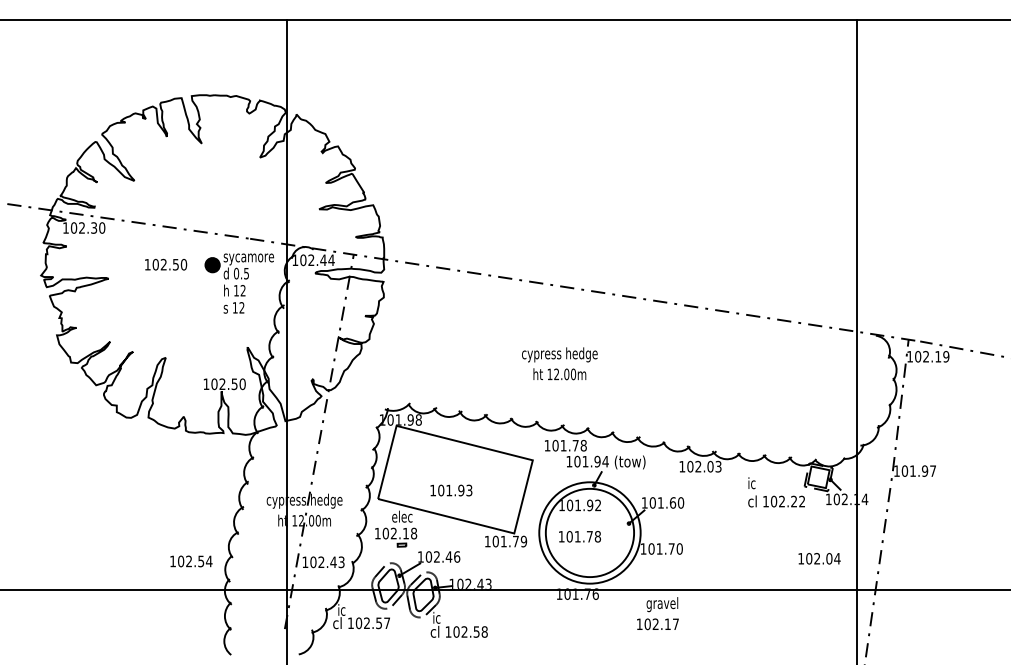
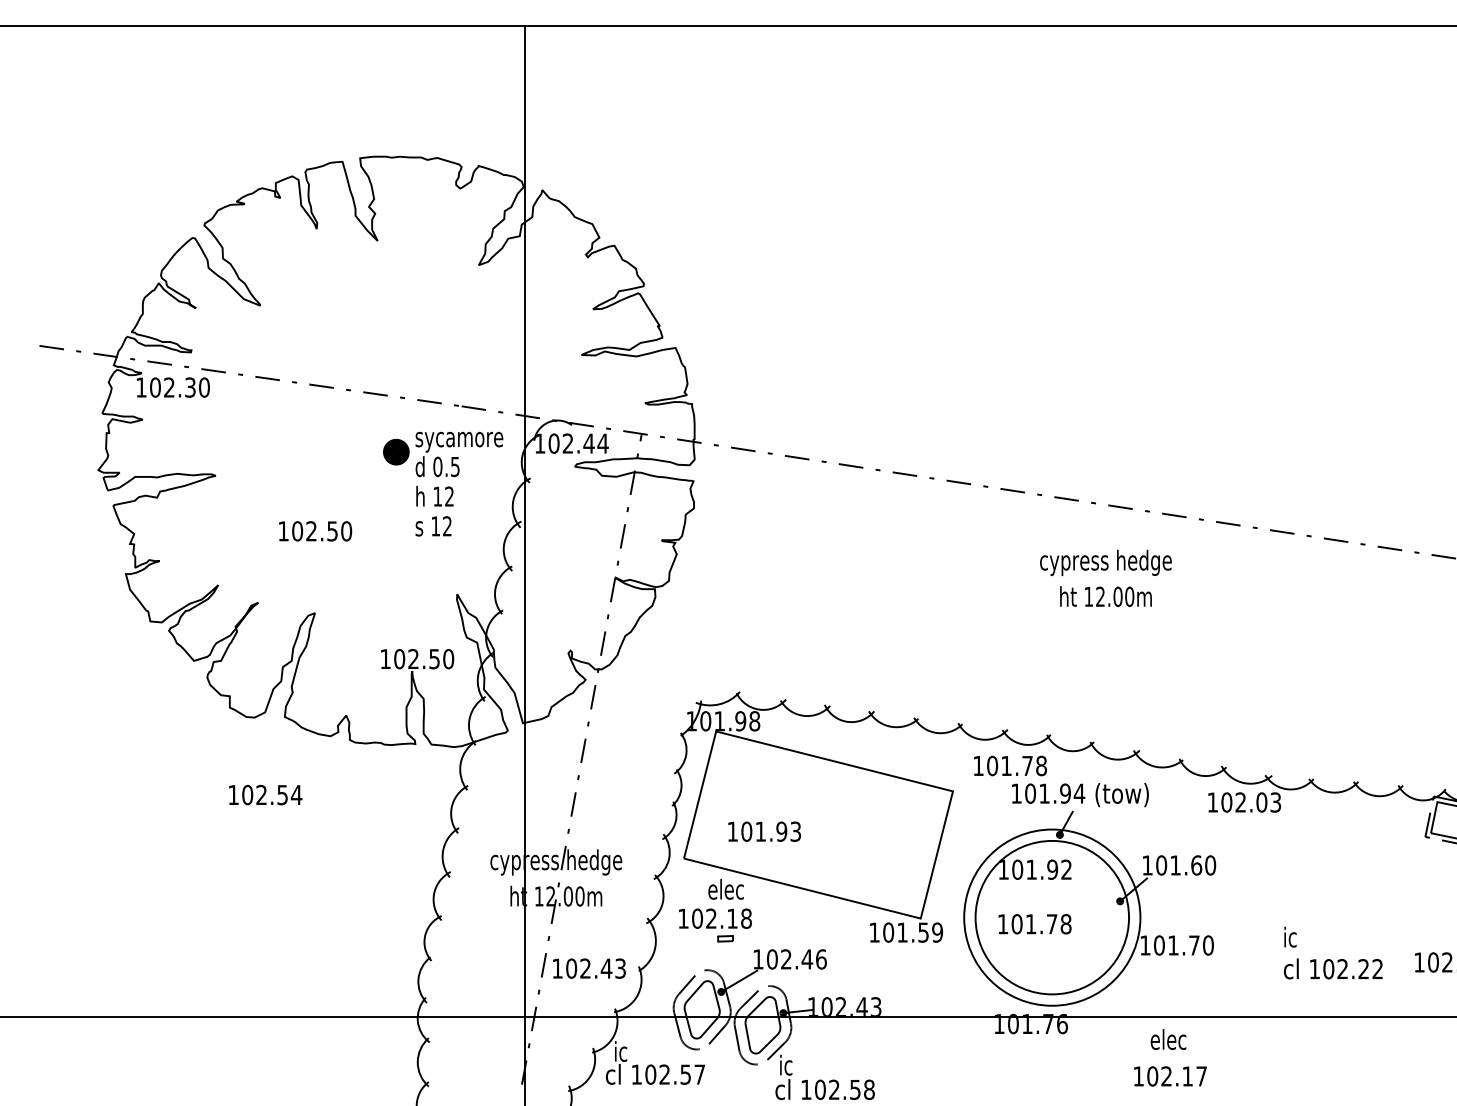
text: (166, 264) -> (316, 530), moved
text: (559, 363) -> (1105, 577), moved
text: (451, 490) -> (764, 831), moved
text: (776, 492) -> (1333, 953), moved
text: (515, 541) -> (922, 932), 101.79 -> 101.59
text: (191, 561) -> (265, 795), moved
text: (662, 604) -> (1178, 1041), gravel -> elec

